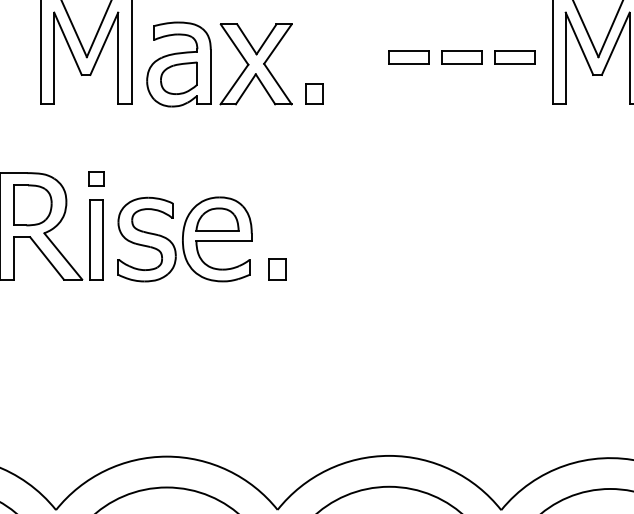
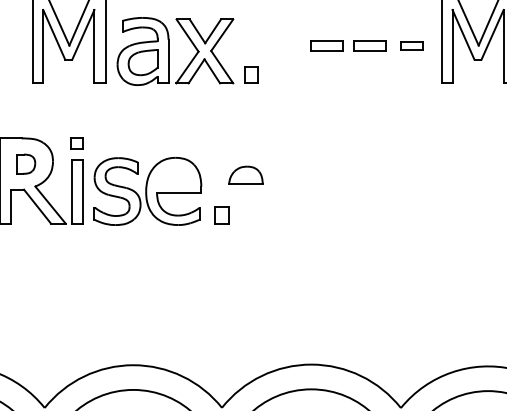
part: (514, 57) -> (411, 45), size x0.7
part: (32, 205) -> (25, 164), size x0.6
part: (217, 219) -> (245, 175), moved

